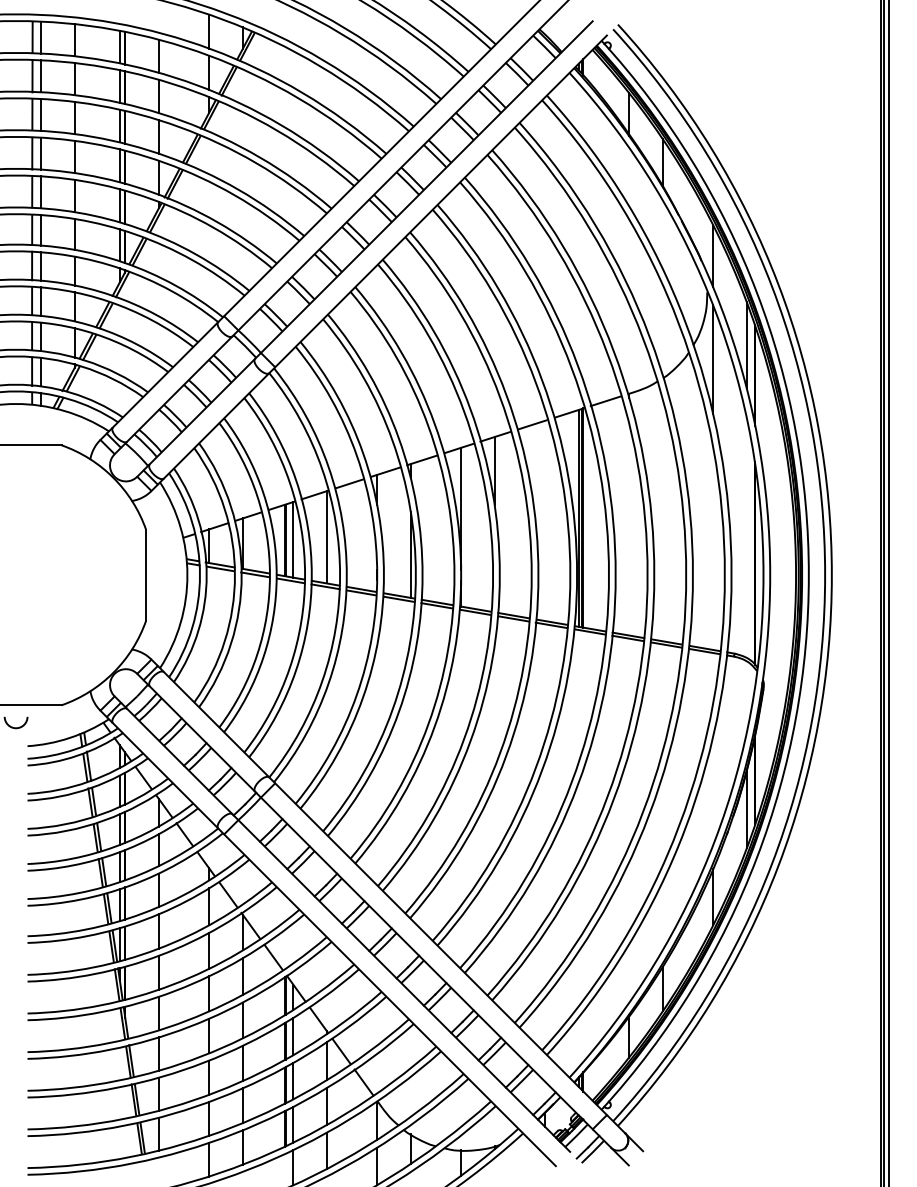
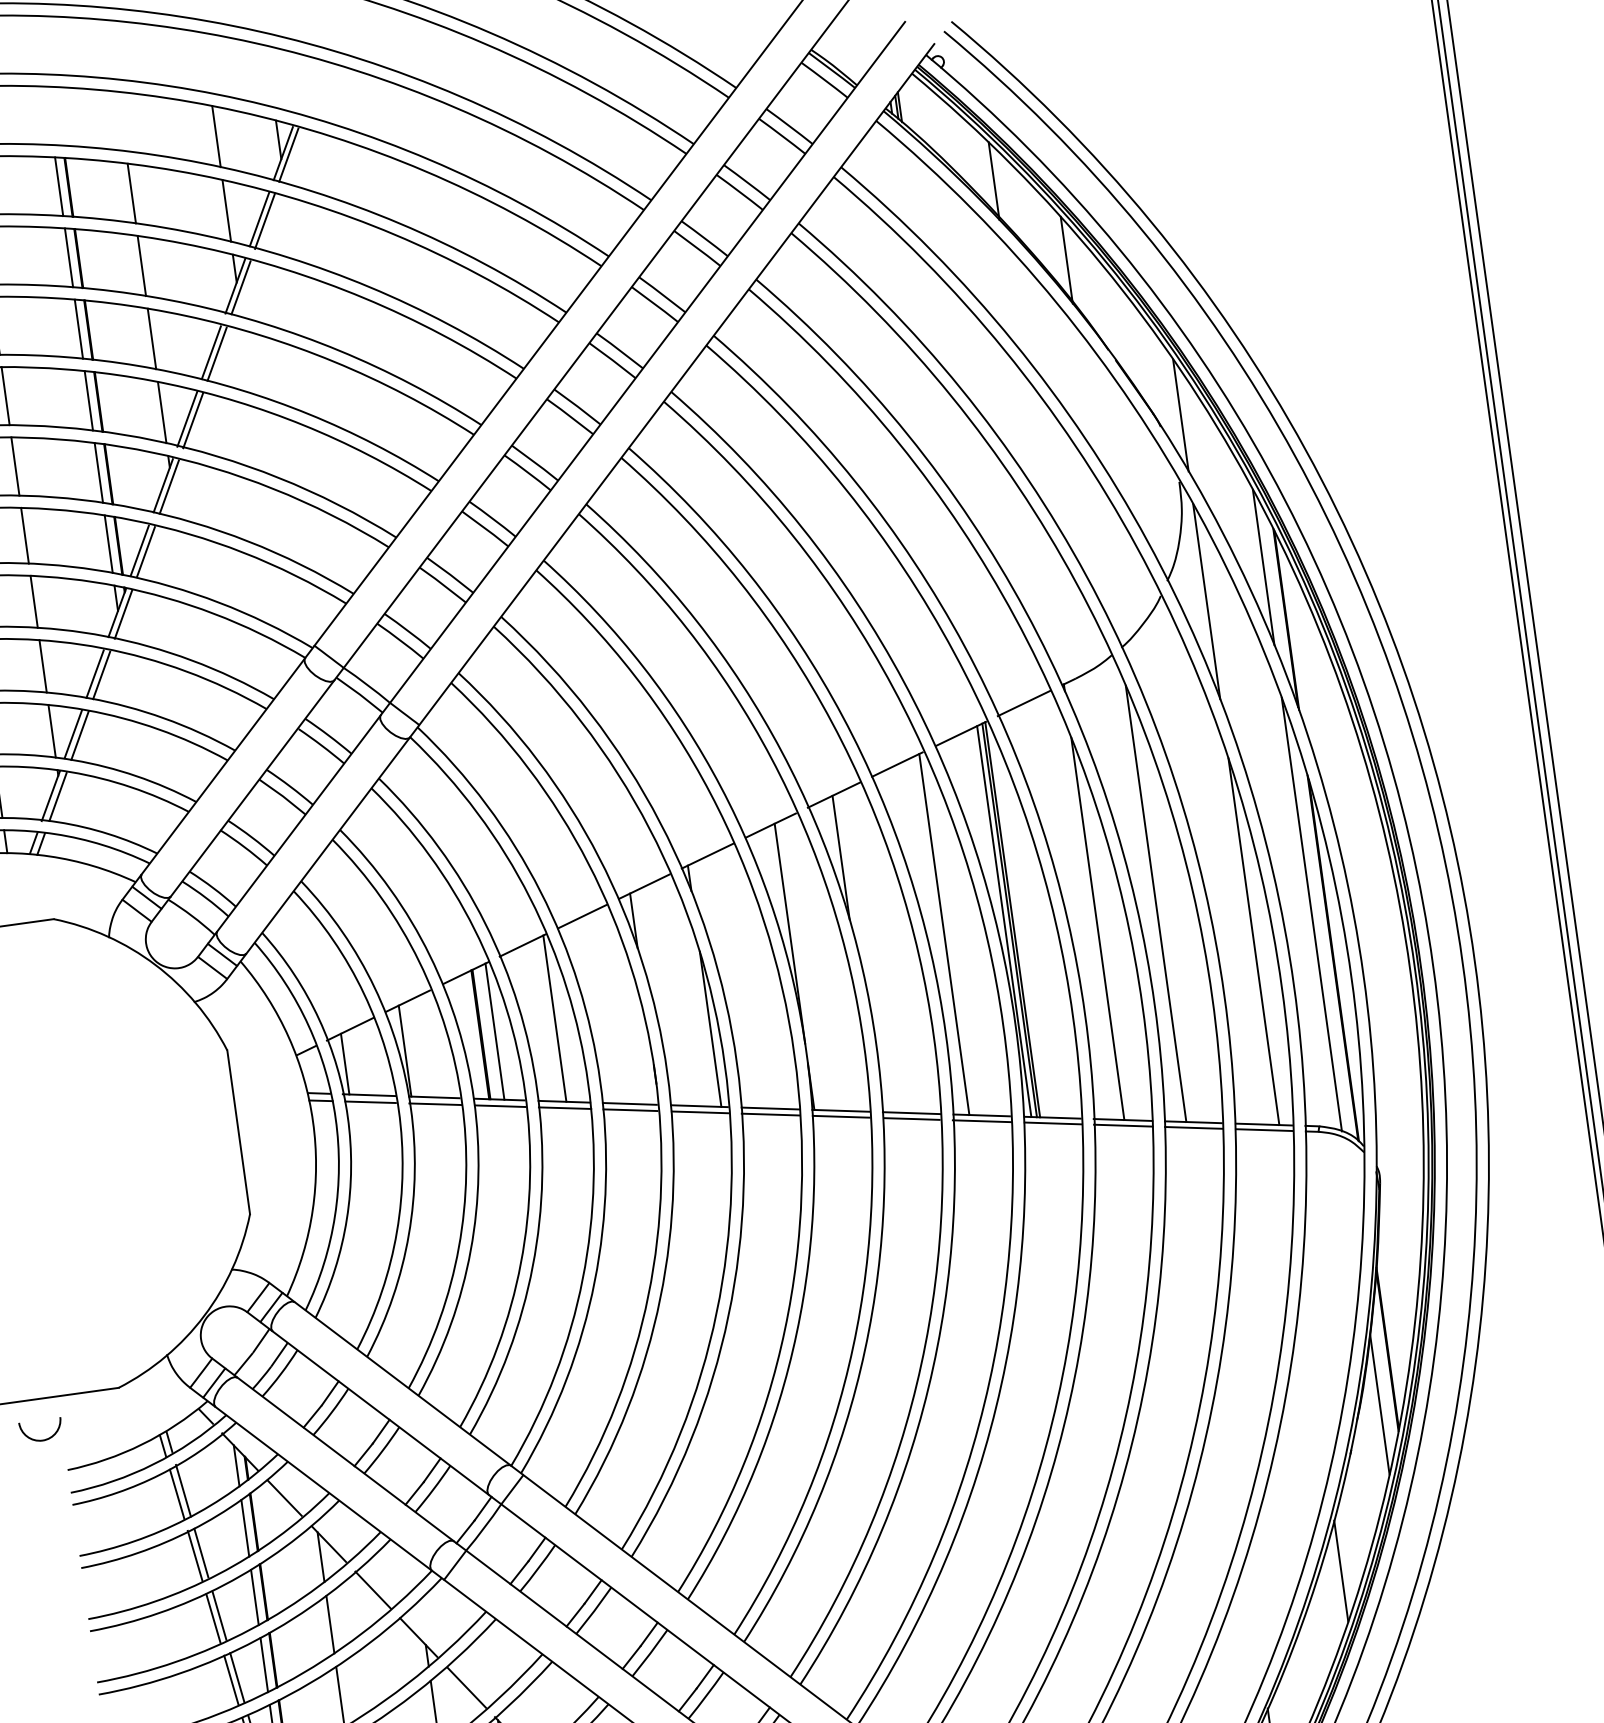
line: (545, 520) -> (944, 933), added
line: (662, 520) -> (1155, 904), added
line: (629, 529) -> (1098, 928), added
line: (746, 537) -> (1311, 914), added
line: (713, 547) -> (1254, 940), added

